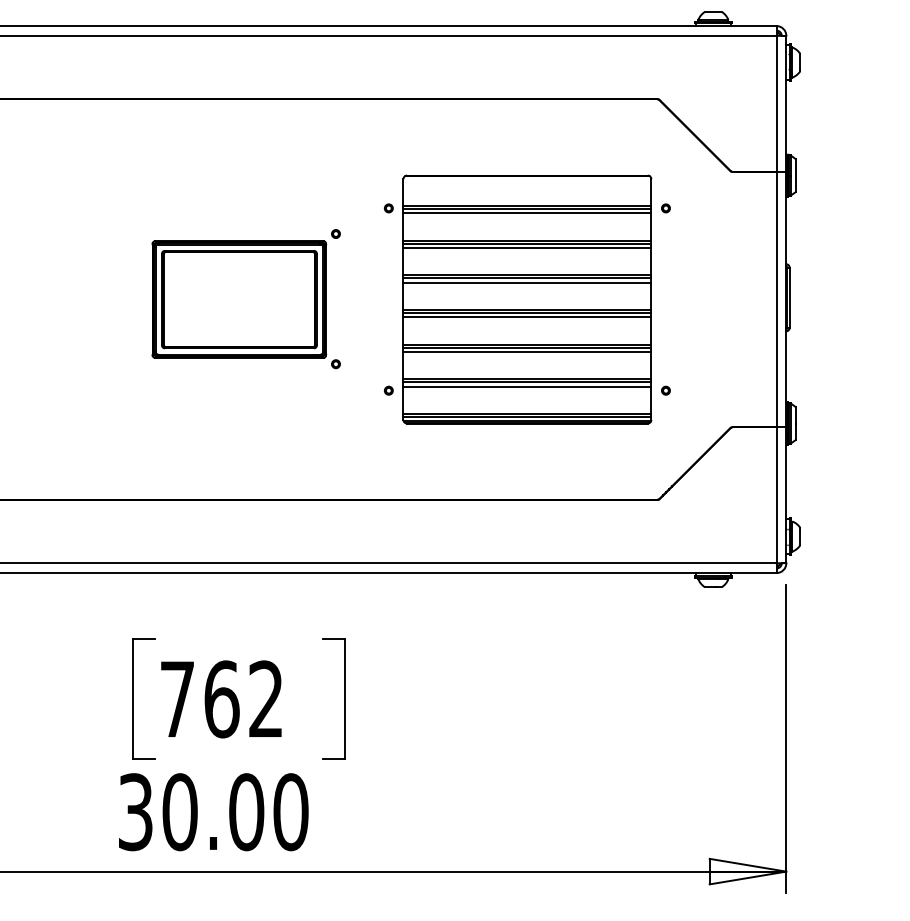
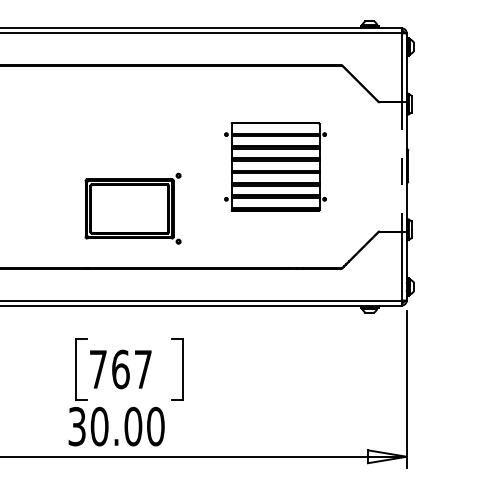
part: (244, 298) -> (132, 208), moved
part: (527, 298) -> (275, 166), size x0.7
line: (775, 298) -> (401, 166), solid -> dashed
text: (264, 697) -> (142, 368), 762 -> 767

